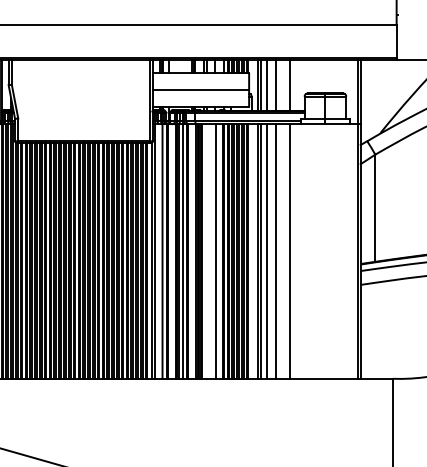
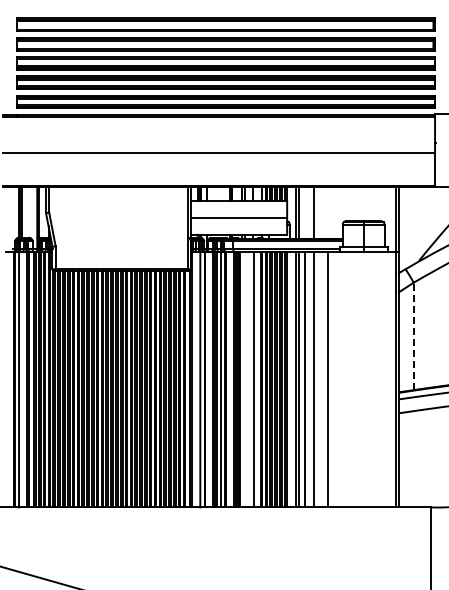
line: (267, 85) -> (305, 213), removed
line: (290, 85) -> (328, 213), removed
line: (375, 208) -> (413, 336), solid -> dashed

